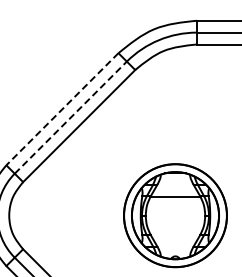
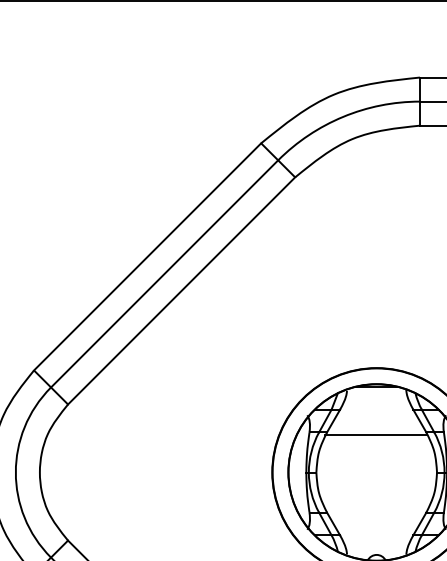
line: (62, 109) -> (147, 257), dashed -> solid
line: (71, 117) -> (165, 273), dashed -> solid

